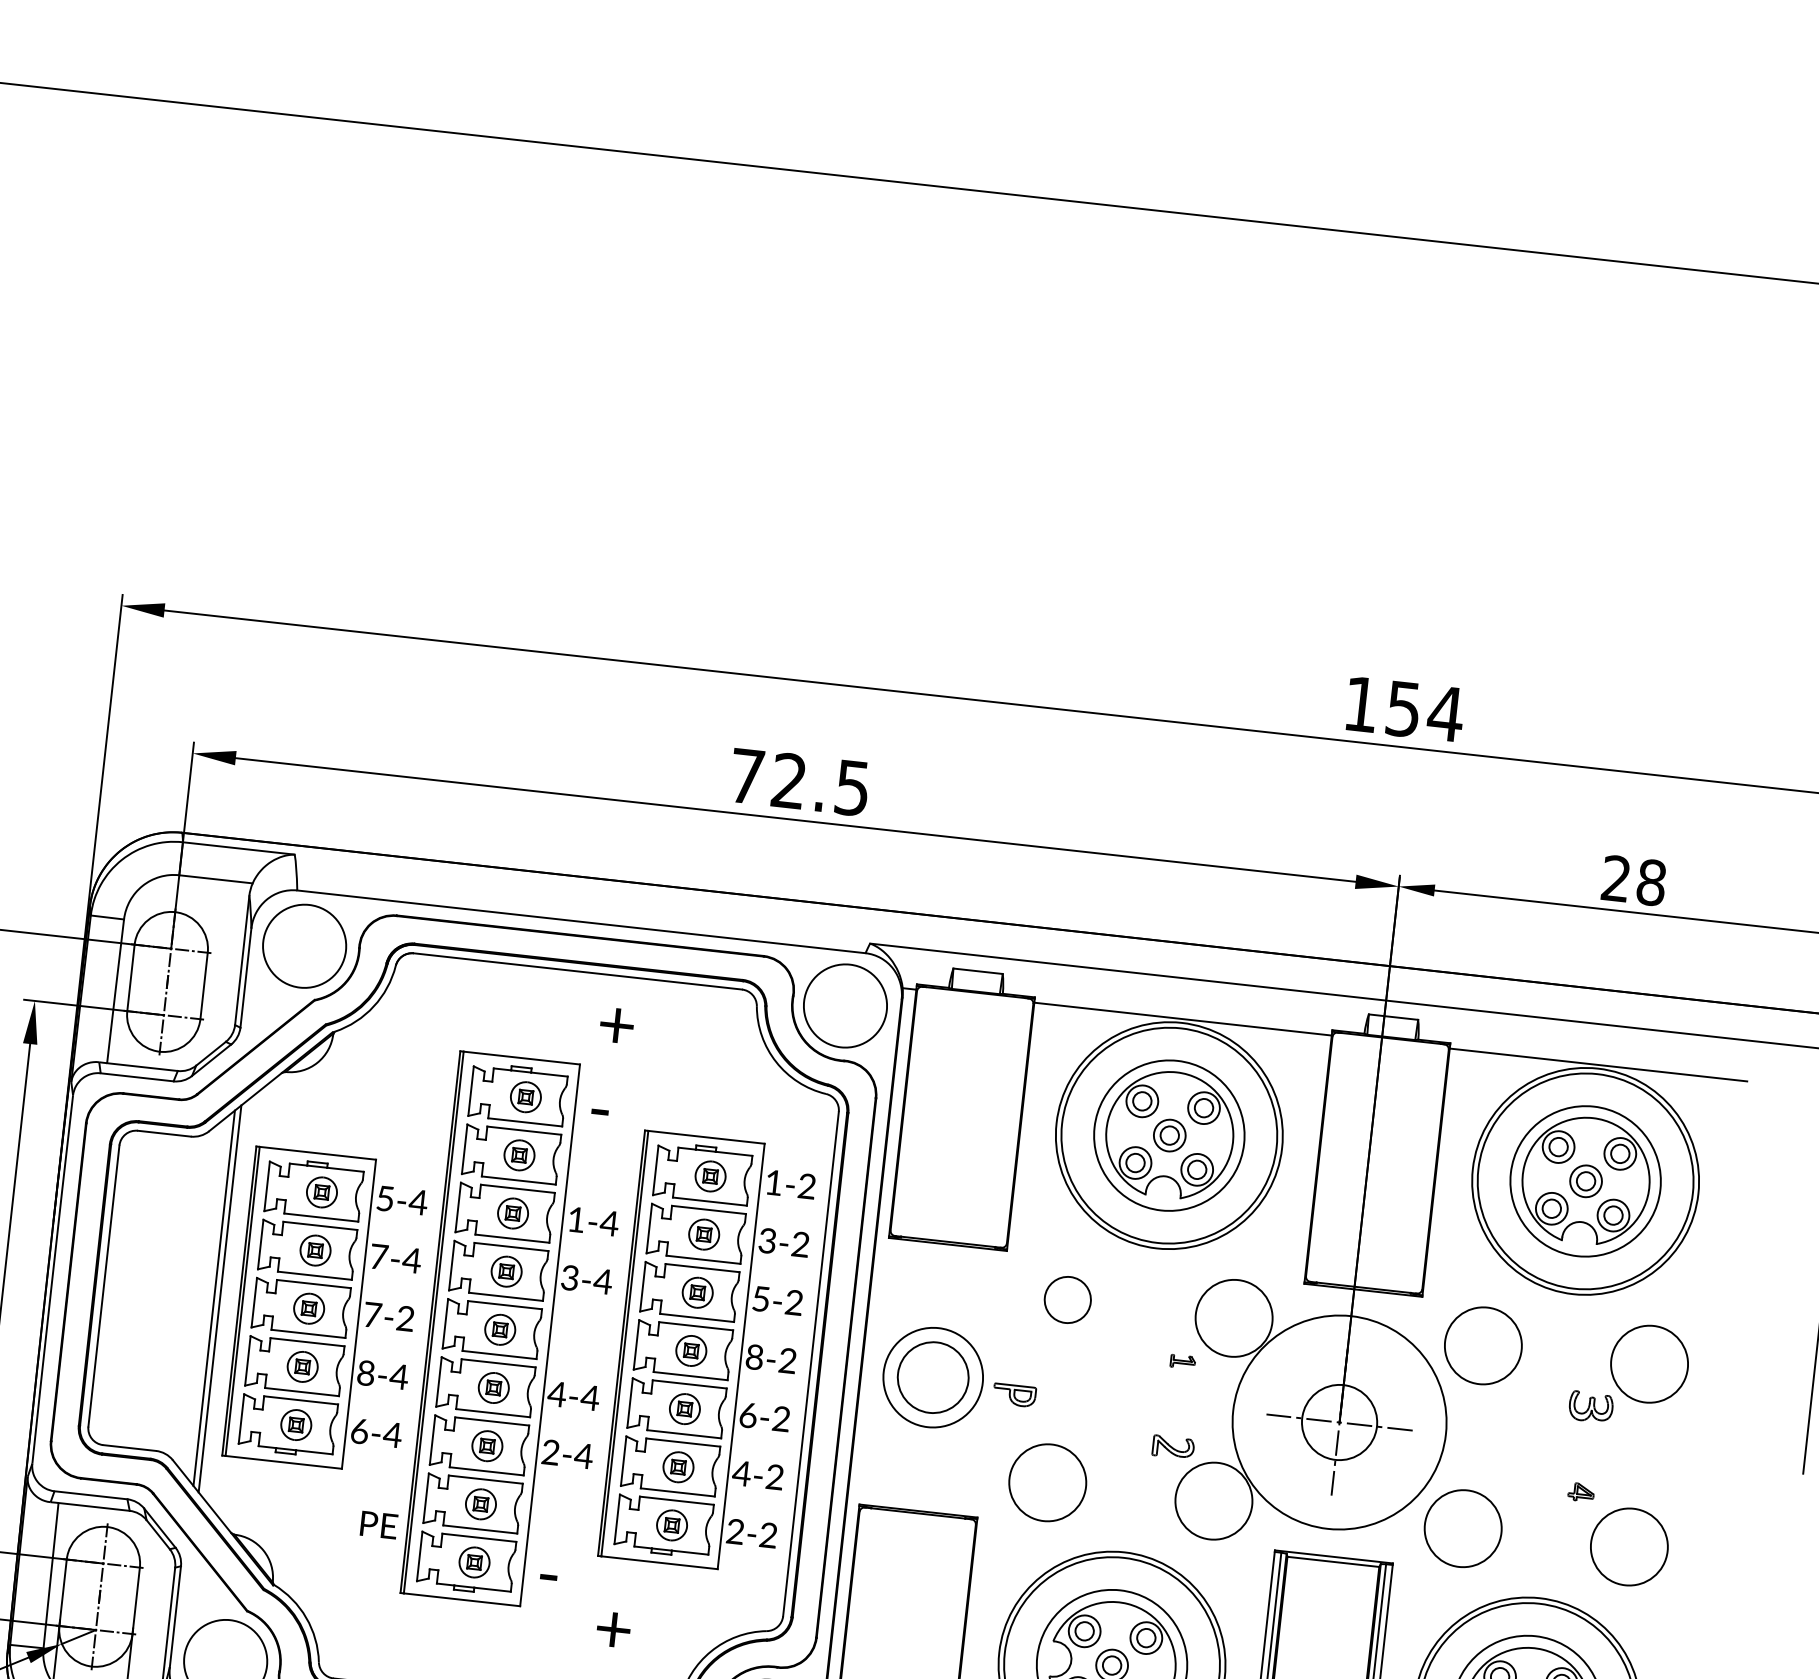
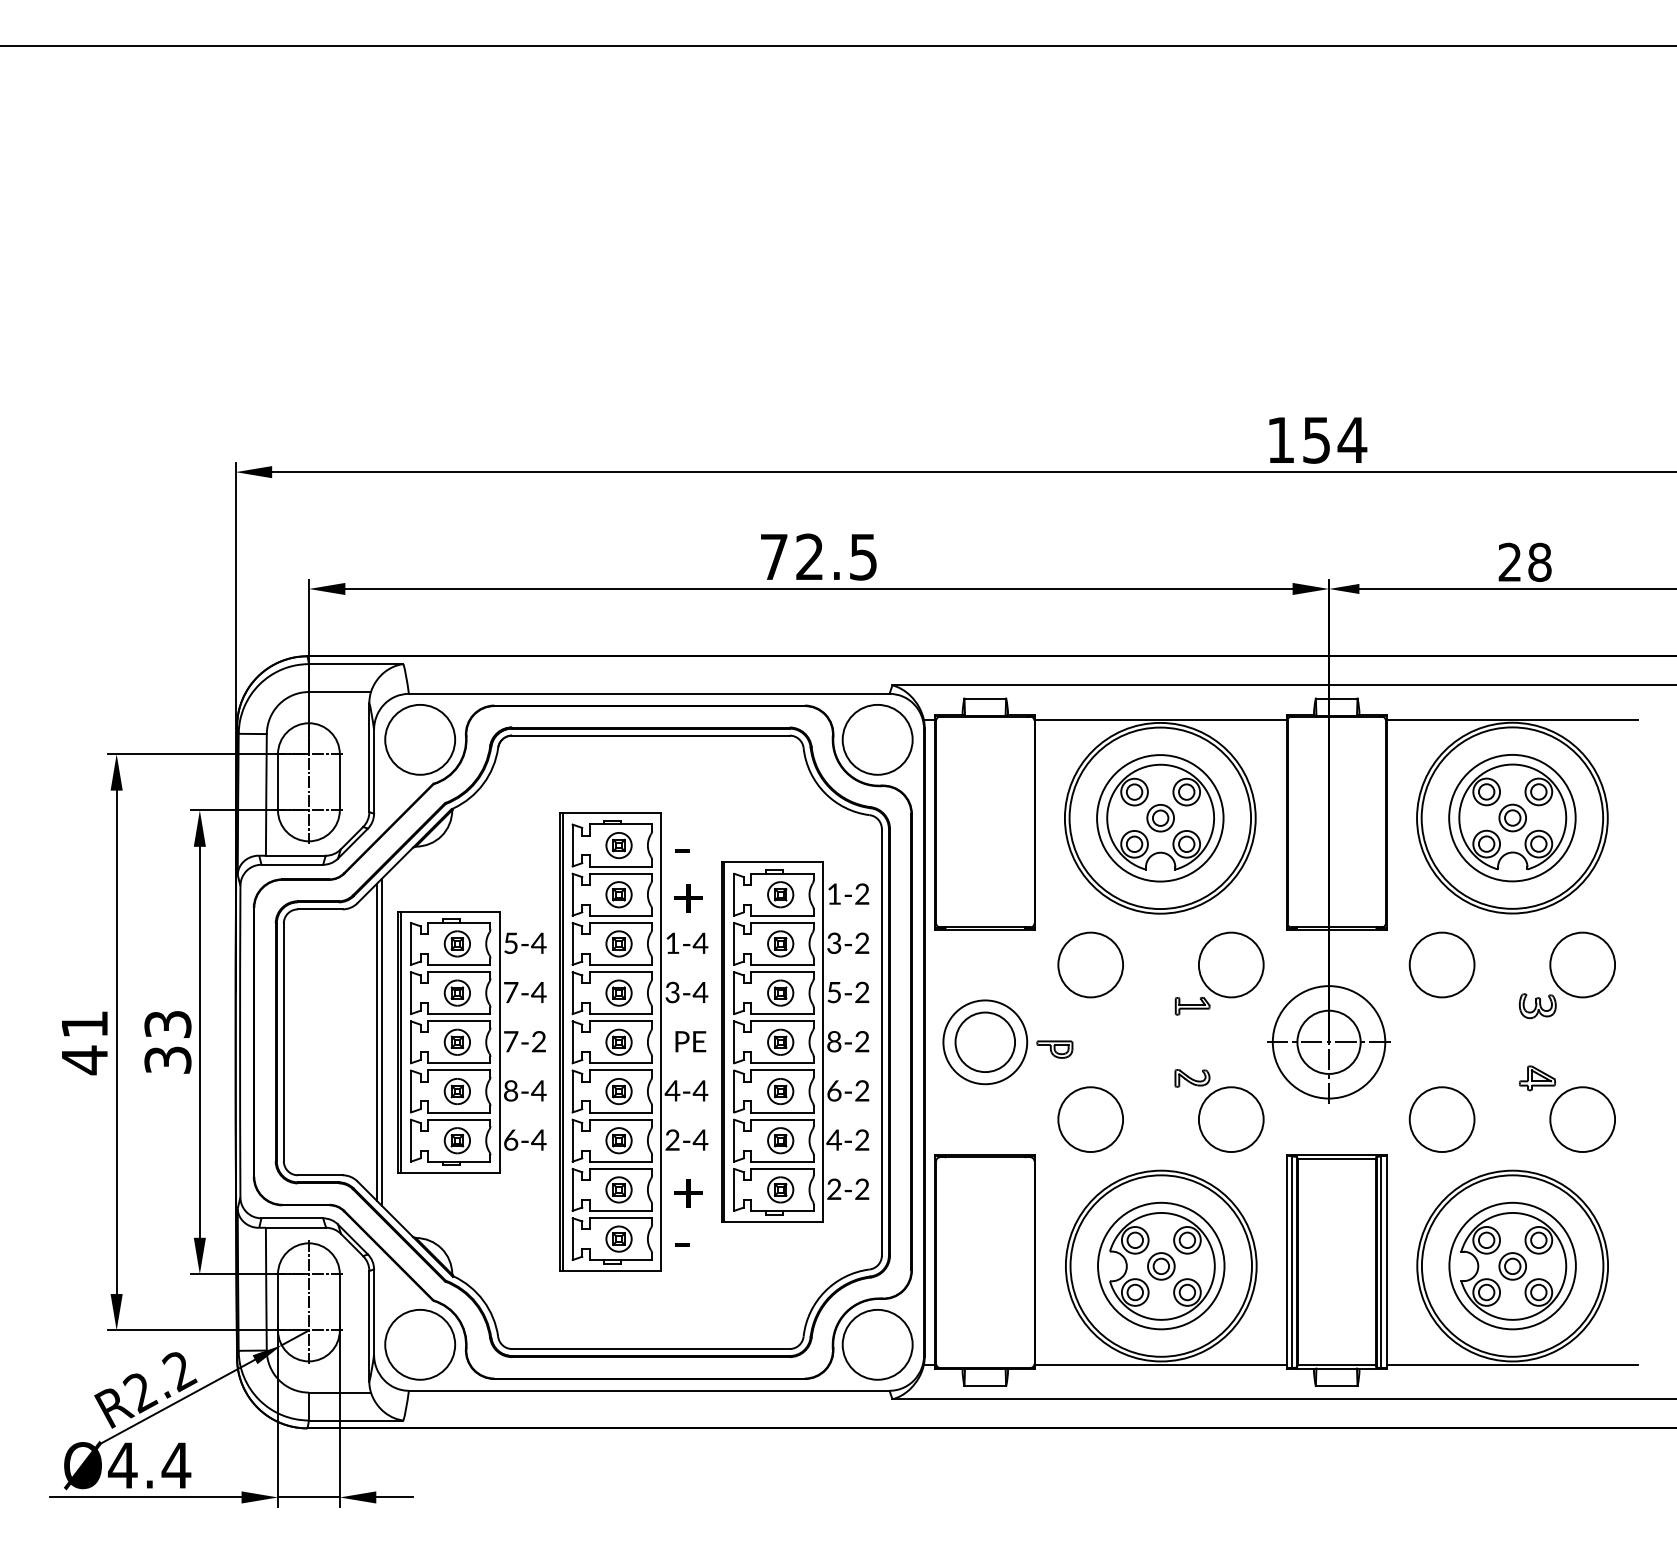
text: (616, 1025) -> (688, 898), moved
circle: (1067, 1299) -> (1090, 964), size x1.67
part: (1182, 1361) -> (1192, 1005), size x1.67
circle: (1338, 1422) -> (1328, 1042), size x0.62
part: (1581, 1492) -> (1537, 1078), size x1.67
text: (378, 1524) -> (690, 1041), moved
text: (613, 1629) -> (688, 1193), moved

